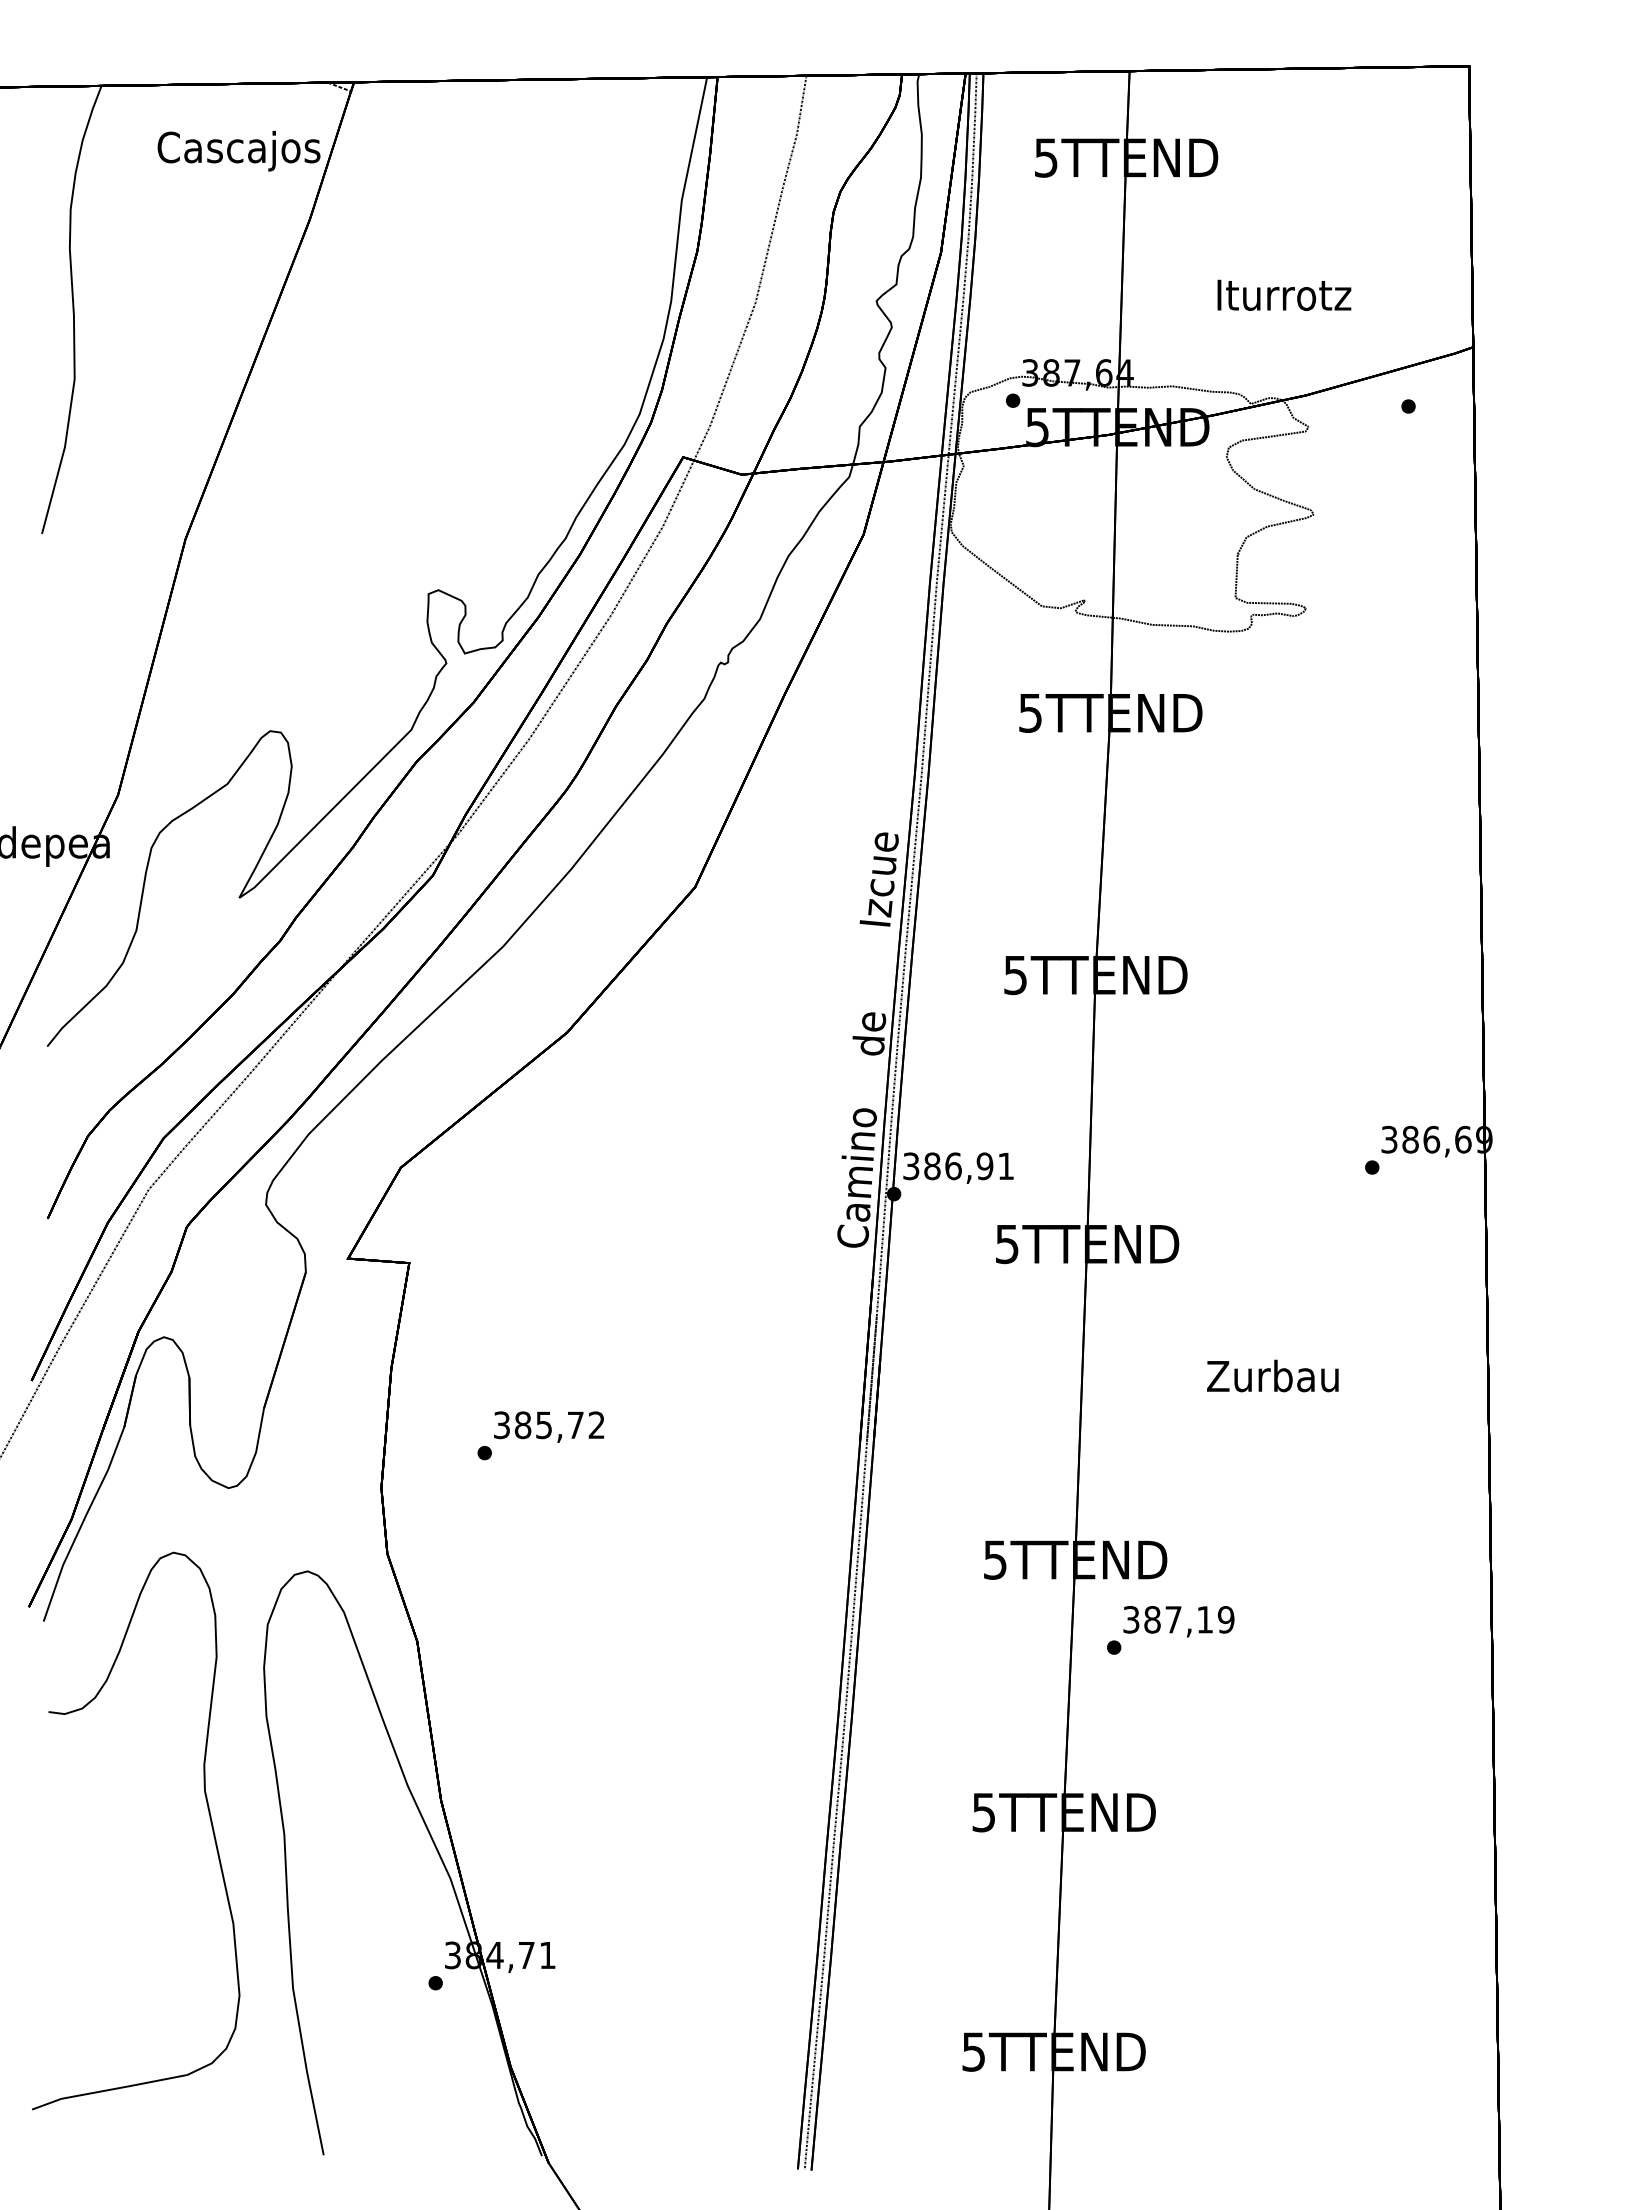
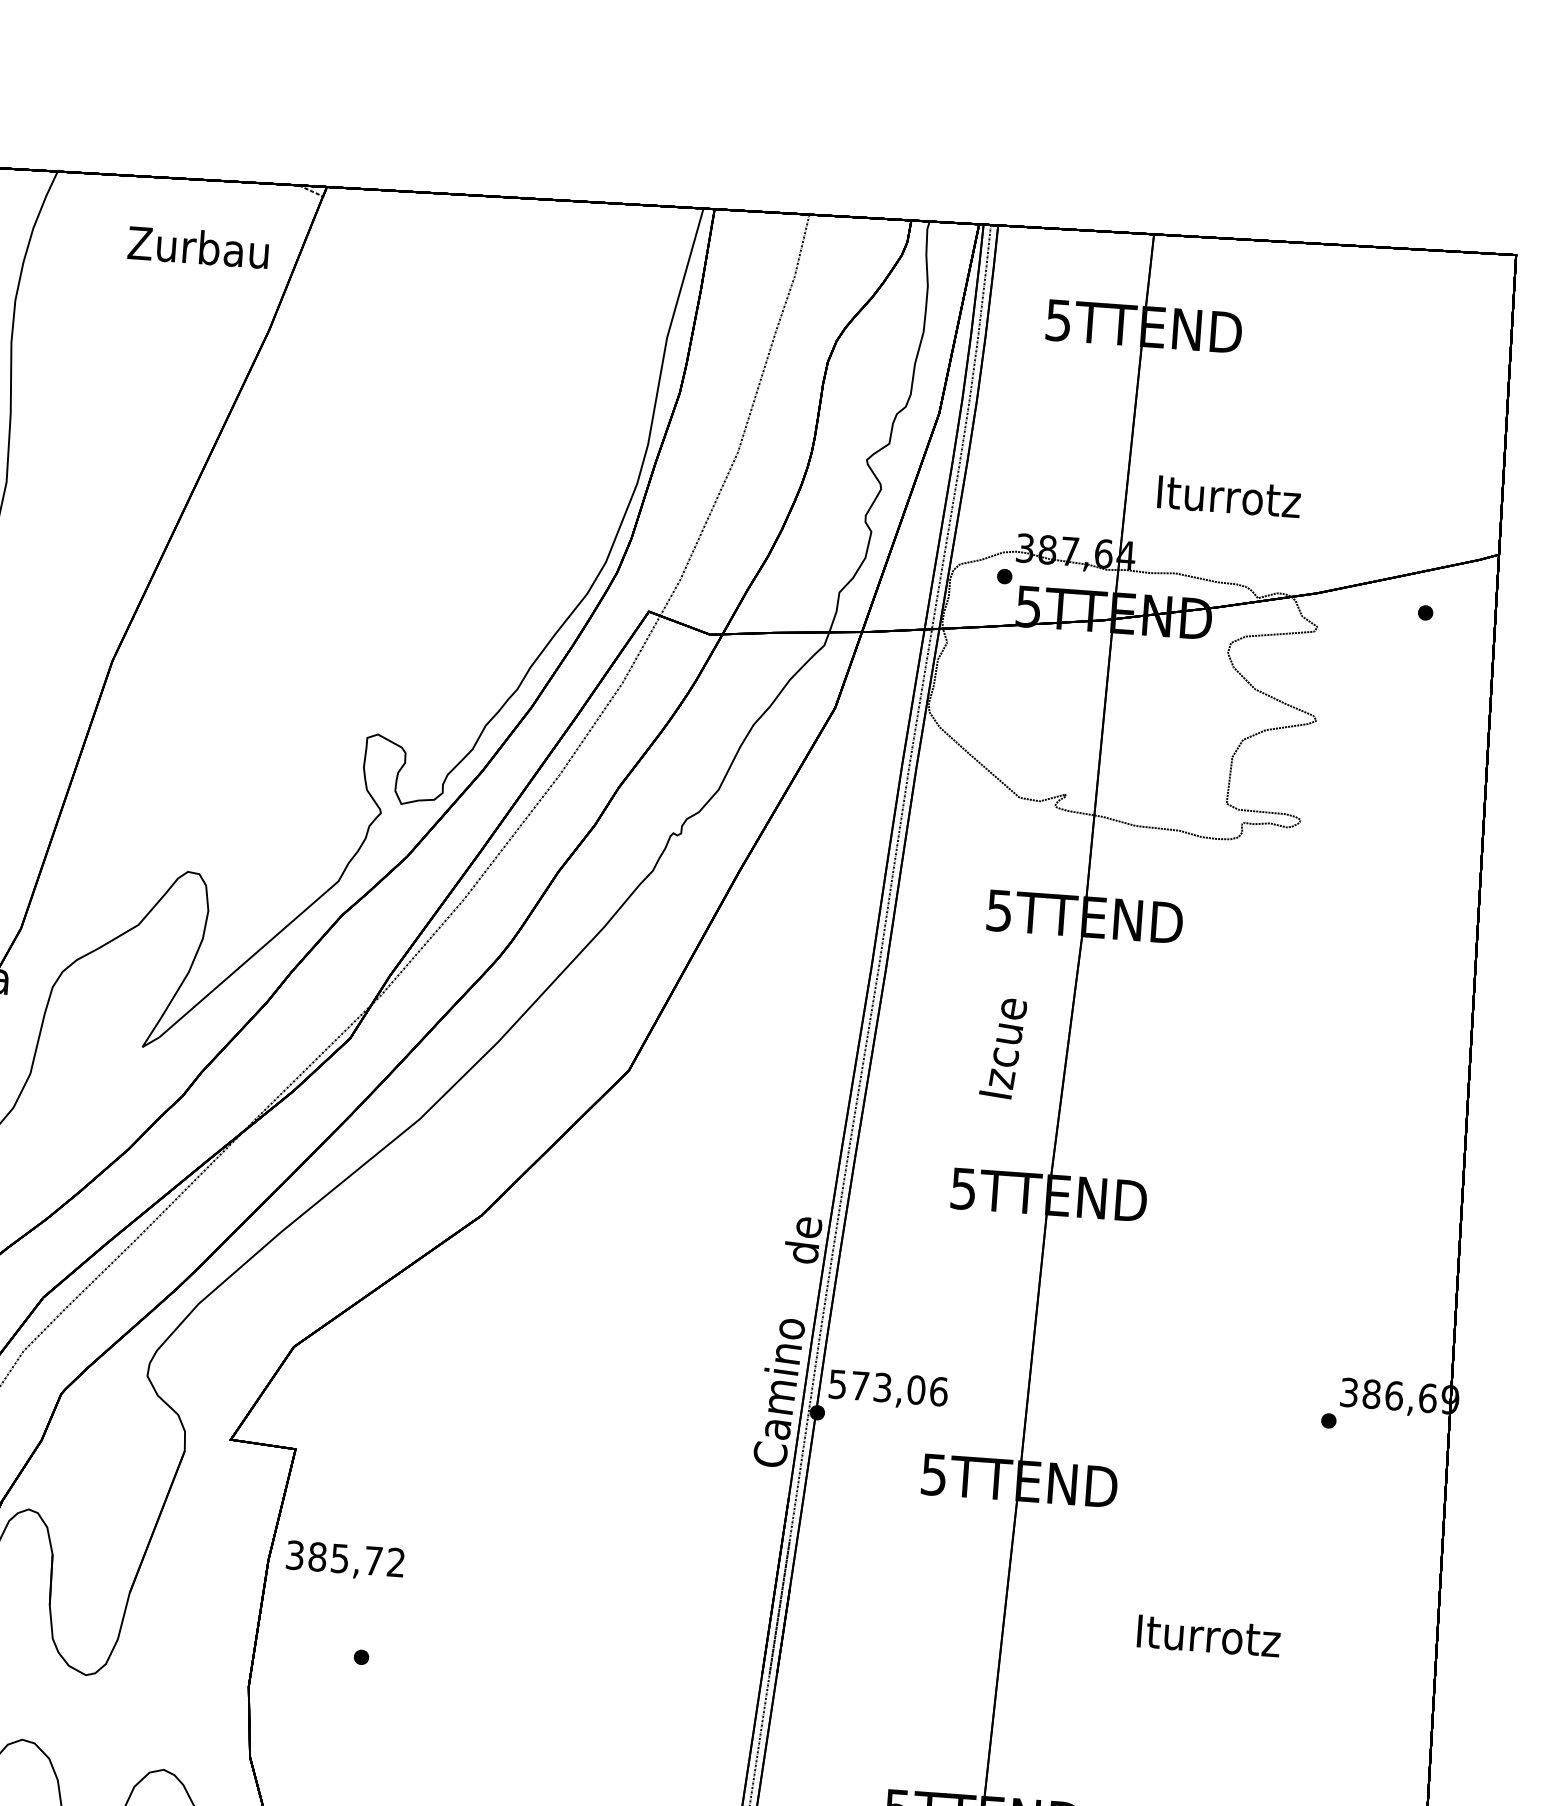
text: (238, 150) -> (198, 250), Cascajos -> Zurbau
text: (1284, 294) -> (1229, 496), moved
text: (878, 879) -> (1002, 1048), moved
text: (959, 1166) -> (889, 1388), 386,91 -> 573,06
text: (1274, 1375) -> (1208, 1635), Zurbau -> Iturrotz
text: (549, 1426) -> (345, 1560), moved

